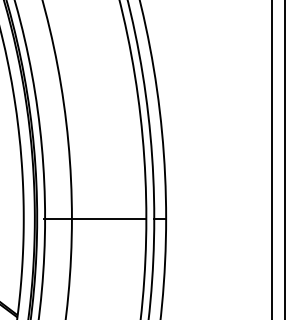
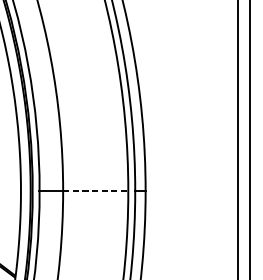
line: (109, 218) -> (96, 191), solid -> dashed

